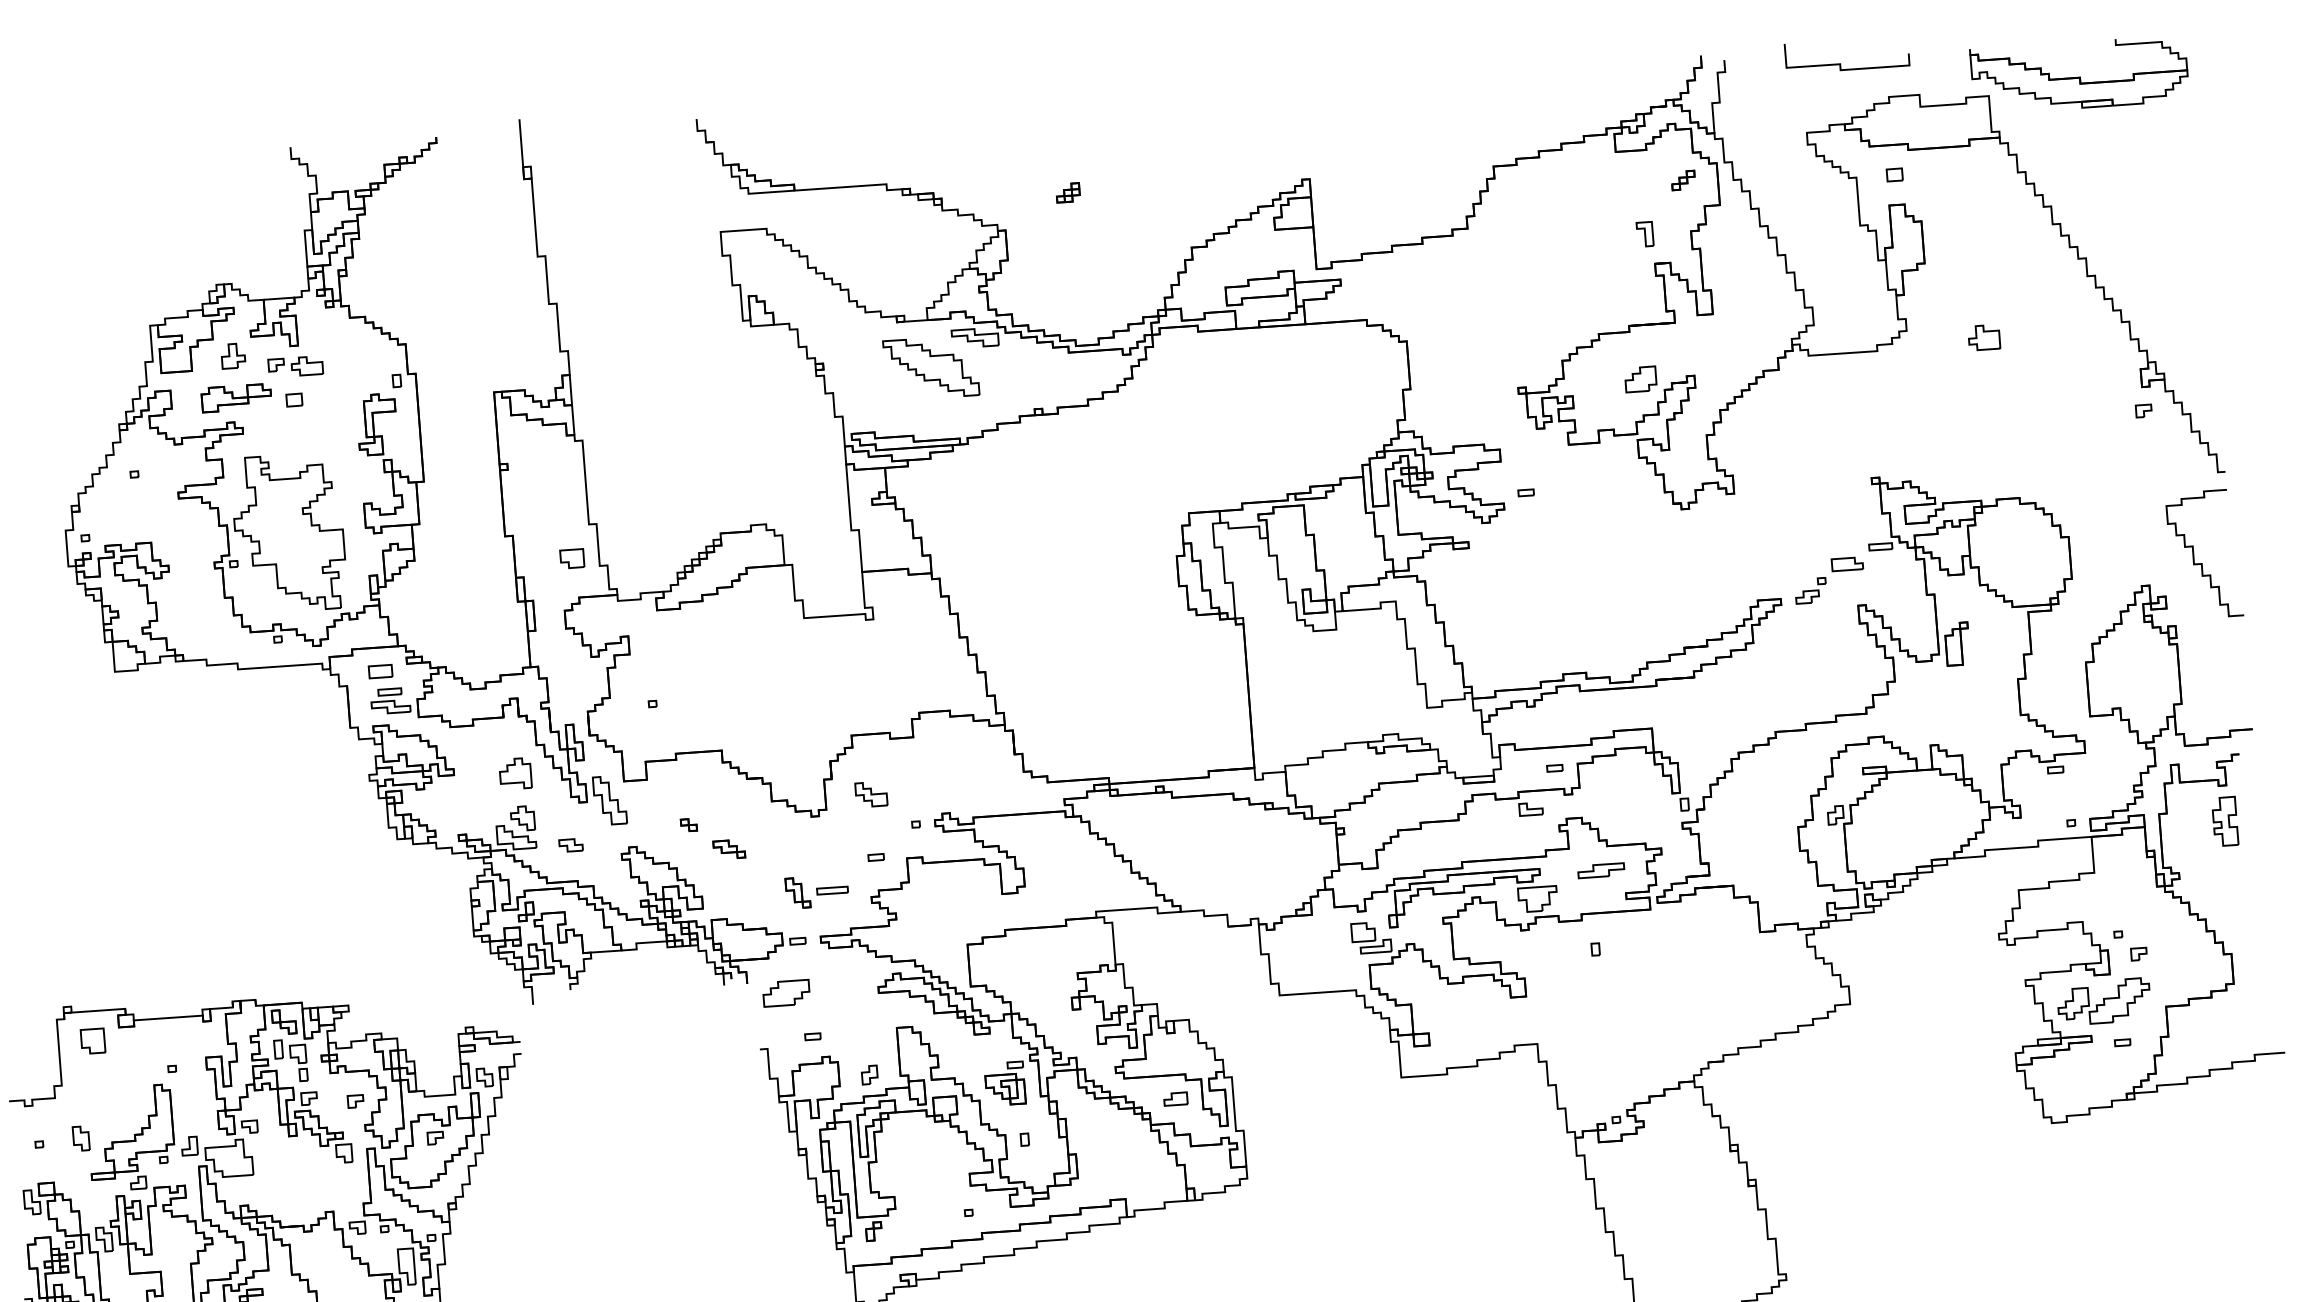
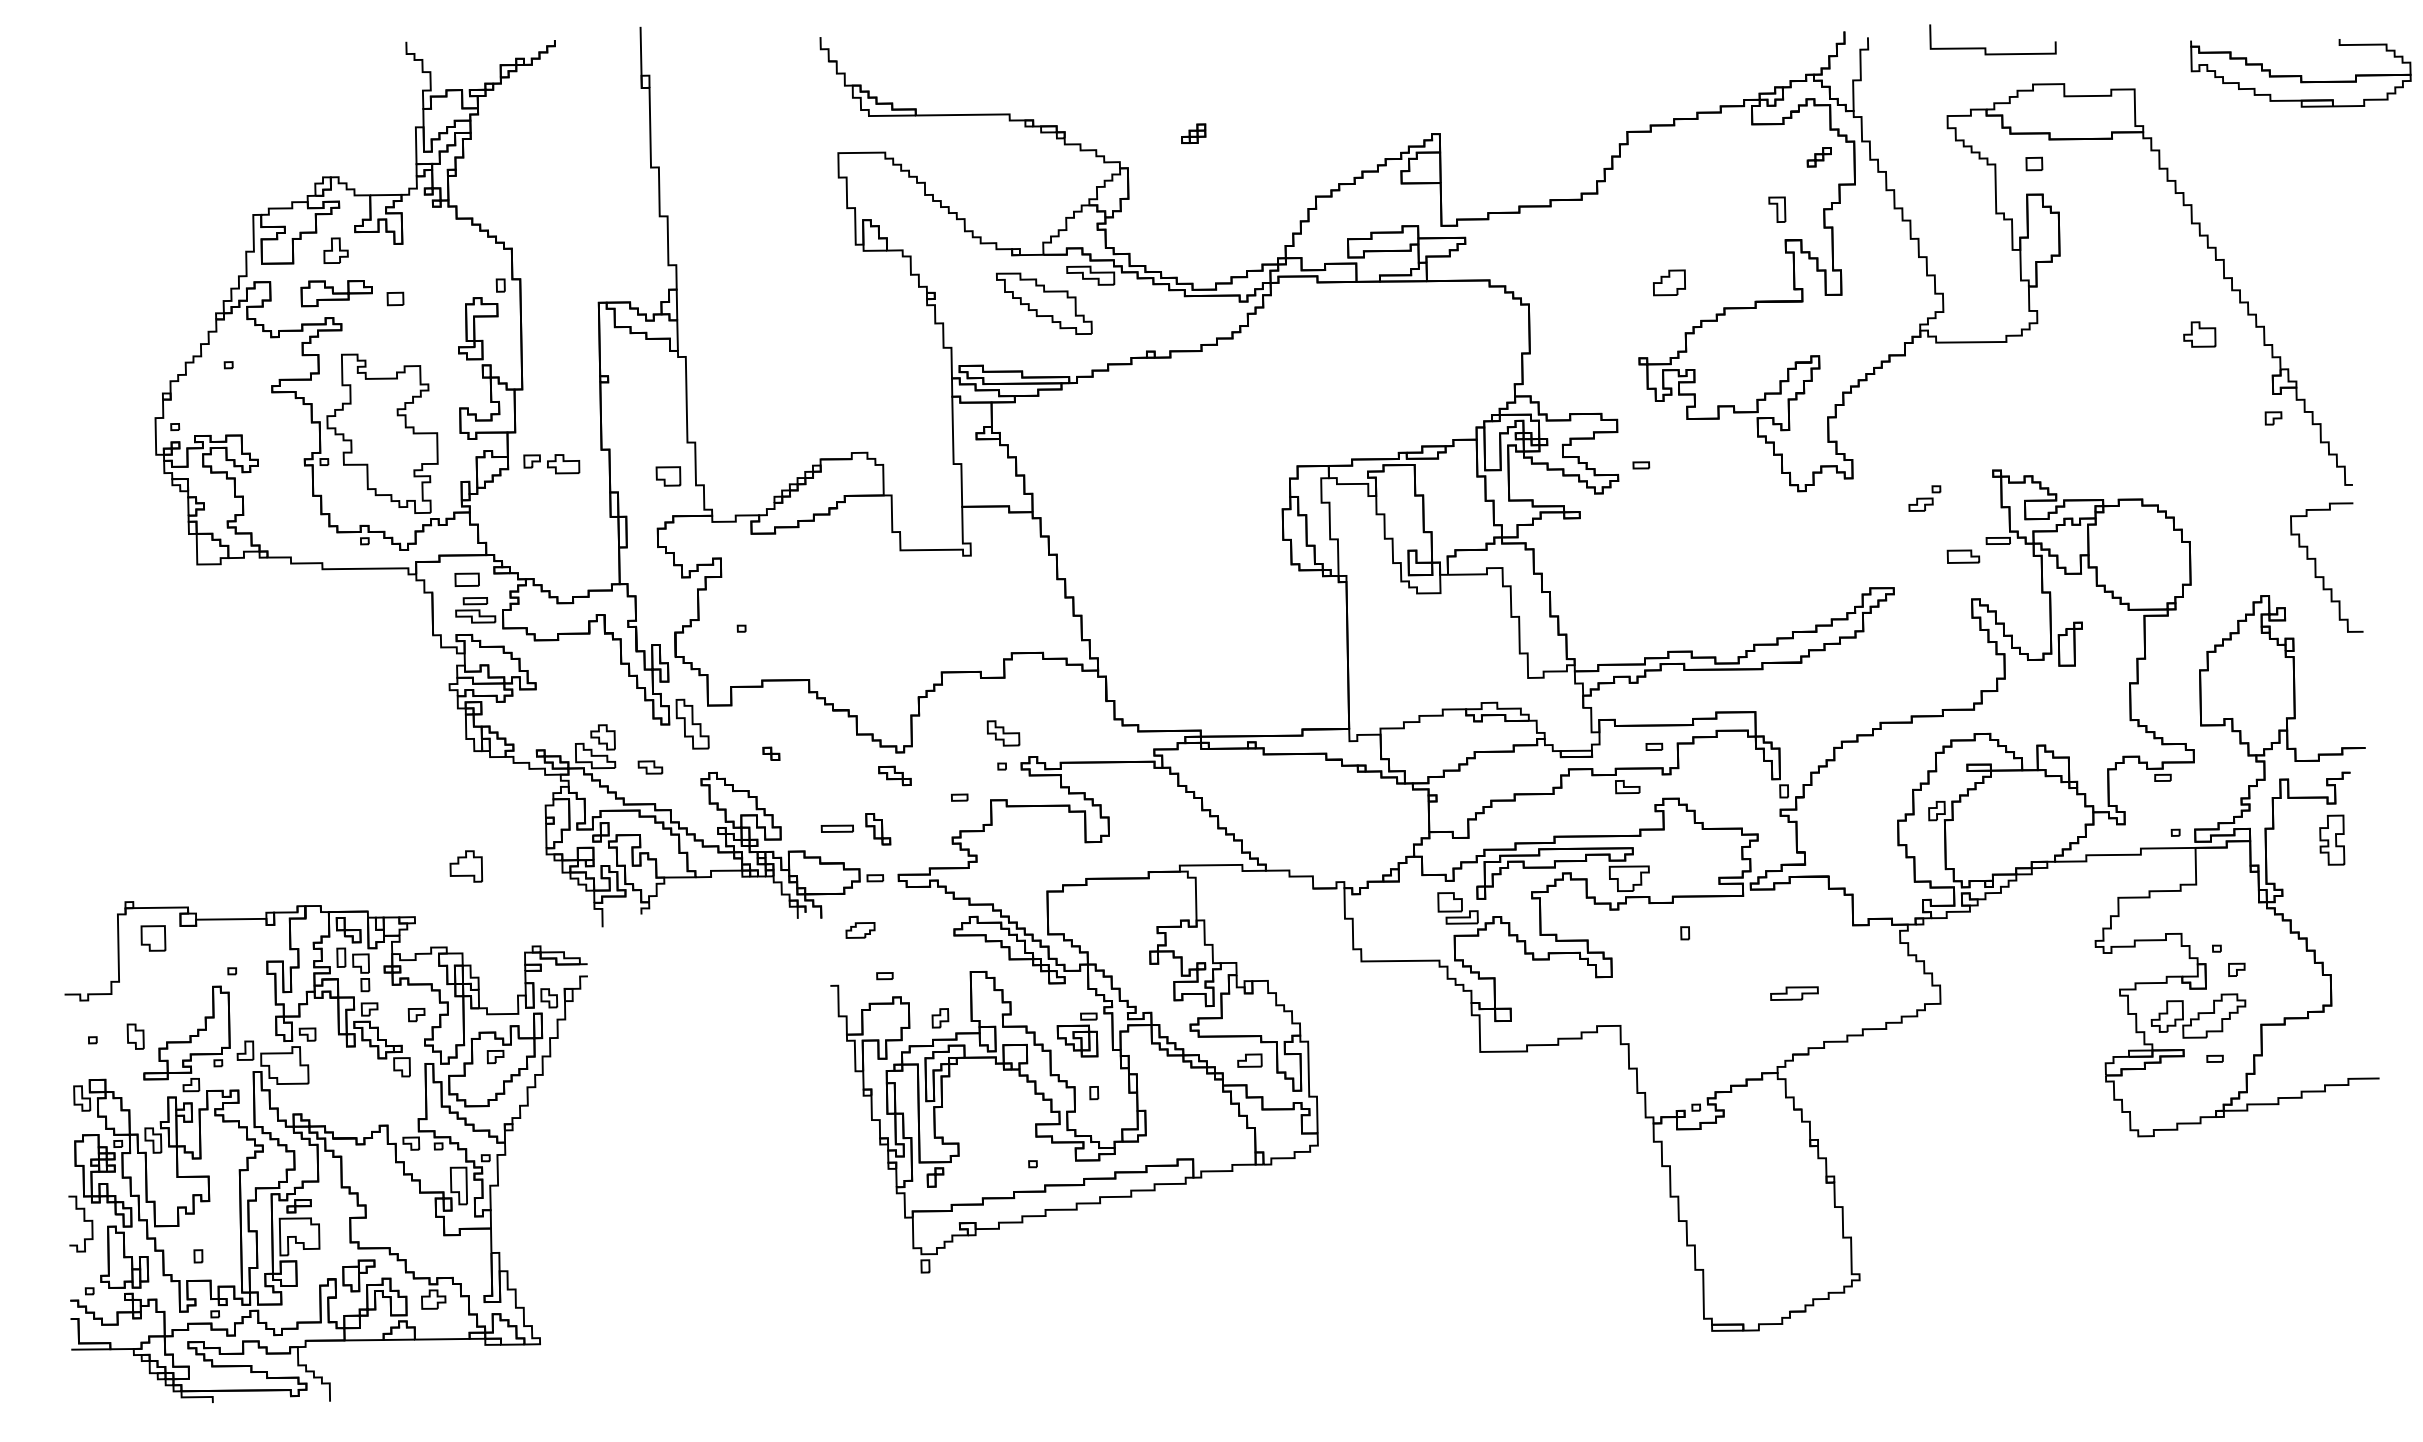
part: (2079, 75) -> (2300, 73), moved
part: (1984, 337) -> (2199, 334), moved
part: (295, 367) -> (551, 464), moved
part: (1640, 379) -> (1669, 282), moved
part: (1810, 590) -> (1924, 498), moved
part: (515, 773) -> (466, 866), moved
part: (871, 794) -> (1003, 733), moved
part: (728, 849) -> (894, 775), moved
part: (1601, 870) -> (1794, 993), moved
part: (831, 890) -> (836, 828), moved
part: (786, 993) -> (860, 930), size x0.6

